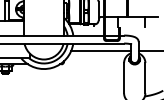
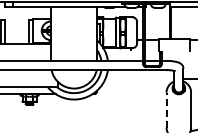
line: (100, 50) -> (139, 78), removed
line: (124, 77) -> (166, 109), solid -> dashed

